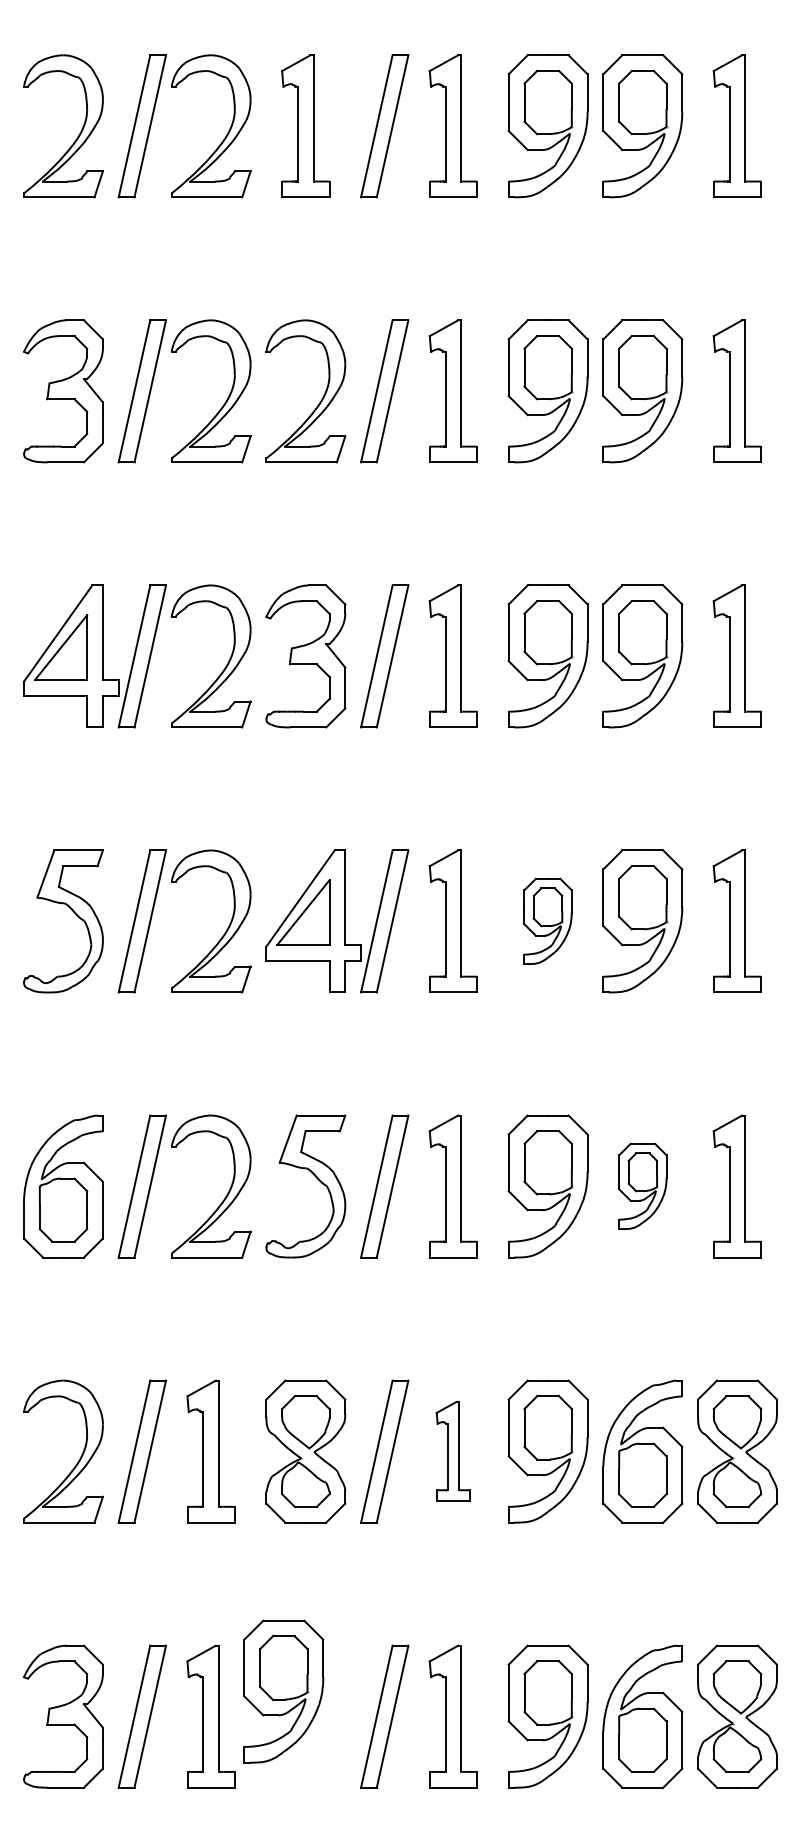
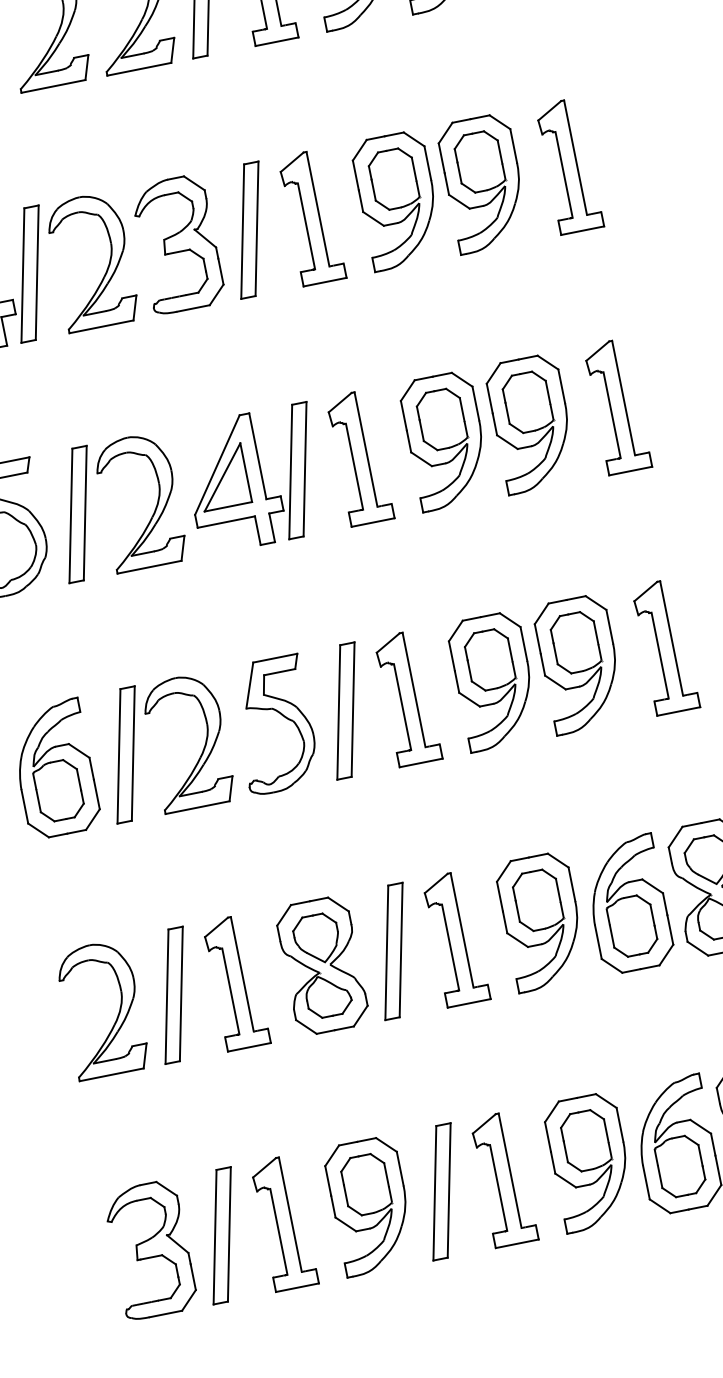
part: (547, 921) -> (445, 441), size x1.67
part: (642, 1186) -> (579, 664), size x1.67
part: (452, 1451) -> (455, 939), size x1.43
part: (283, 1691) -> (370, 1206), moved

